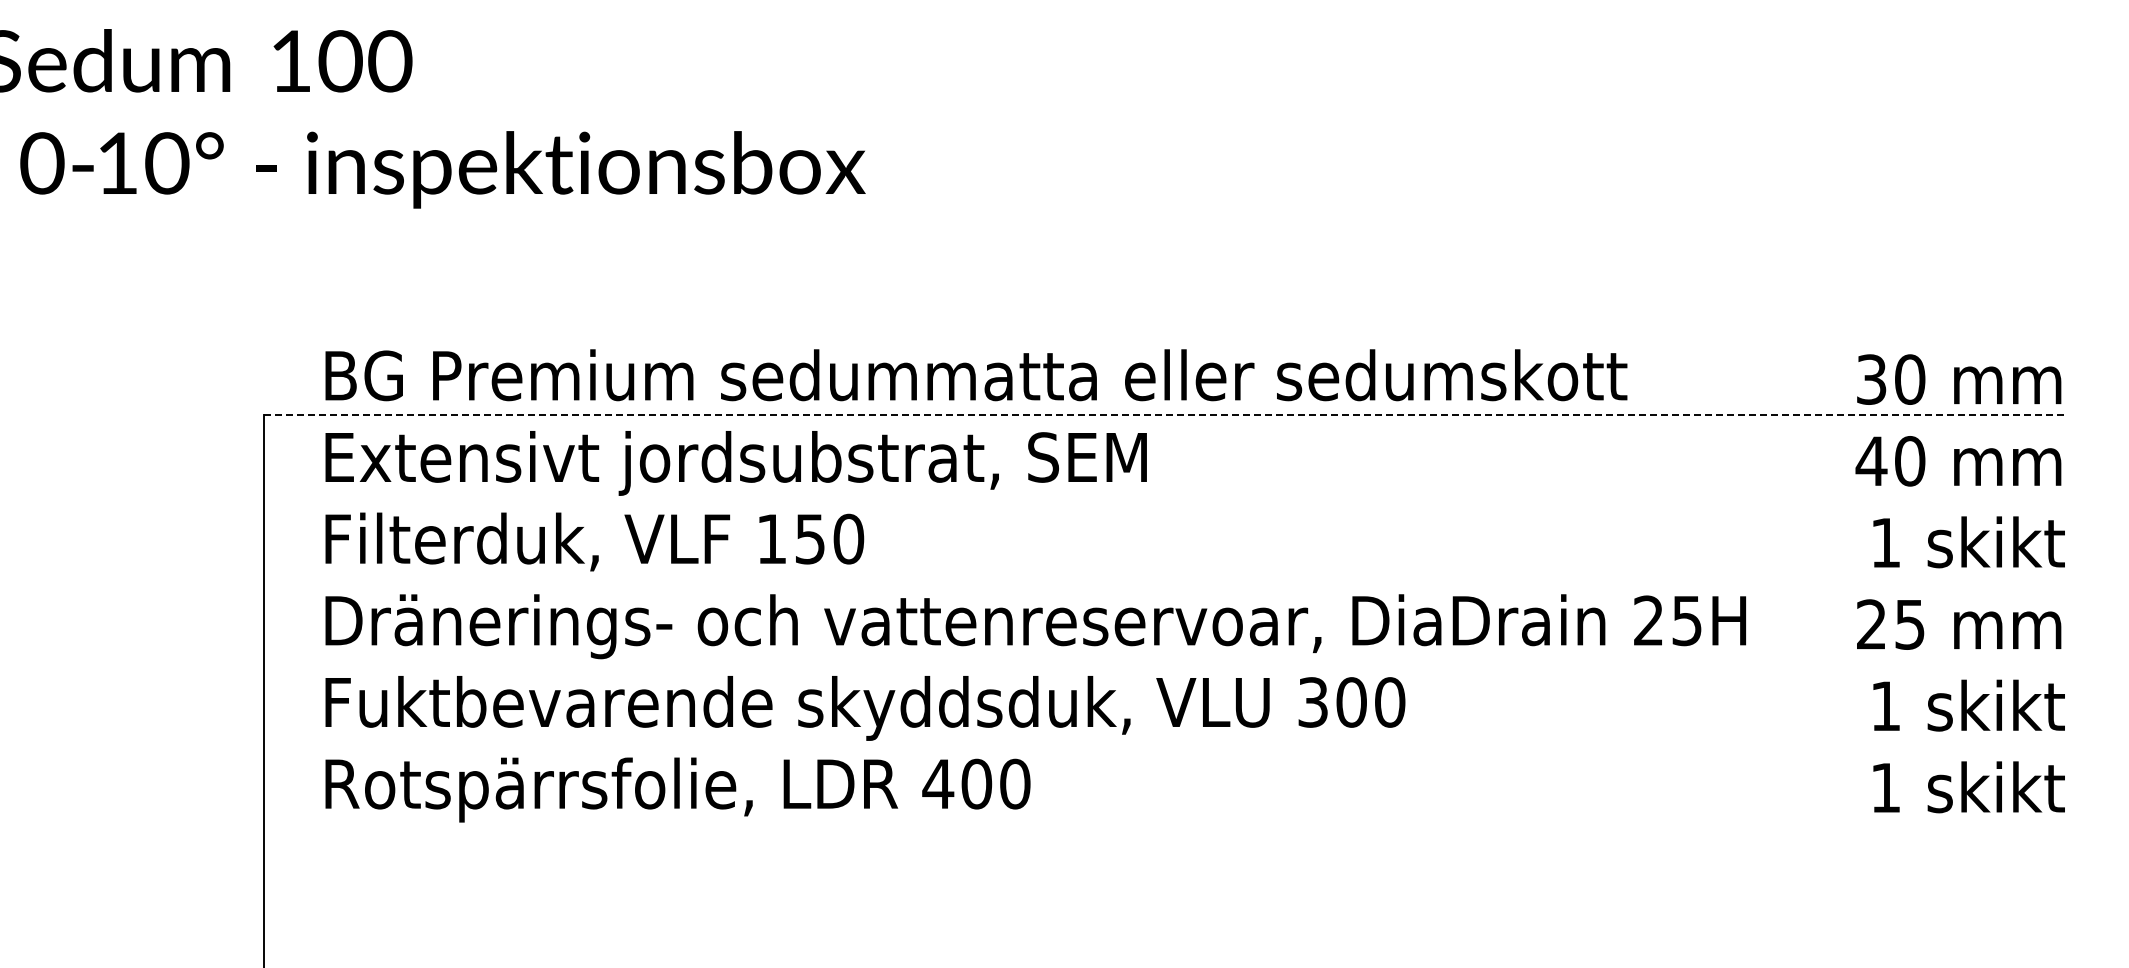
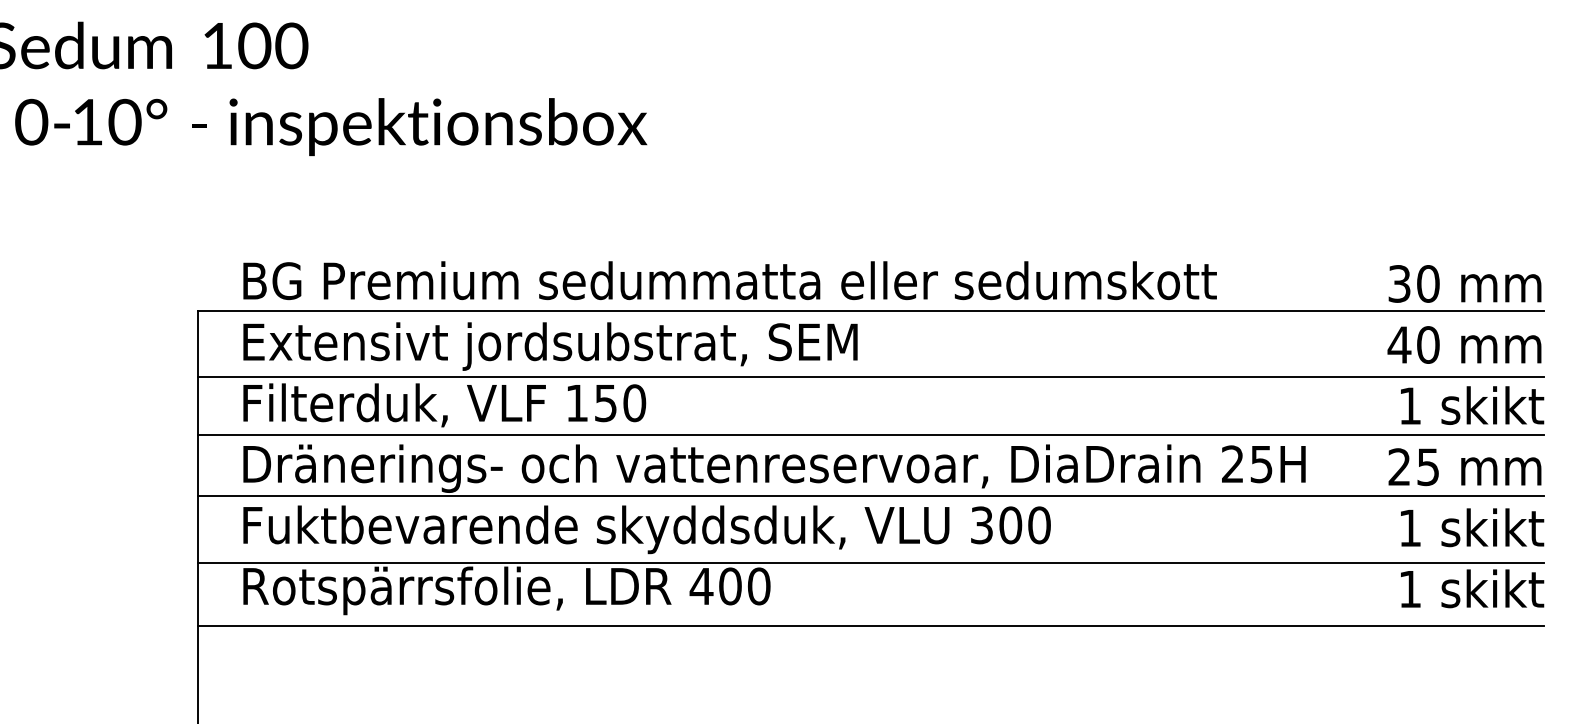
line: (1165, 415) -> (871, 310), dashed -> solid
line: (1164, 504) -> (870, 377), added
line: (1164, 581) -> (870, 434), added
line: (1164, 663) -> (870, 496), added
line: (1164, 752) -> (870, 562), added
line: (1164, 836) -> (870, 625), added

